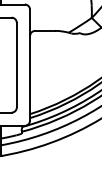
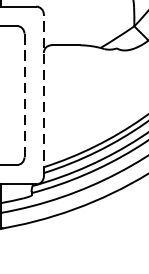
line: (16, 64) -> (23, 94), solid -> dashed
line: (30, 64) -> (44, 94), solid -> dashed

